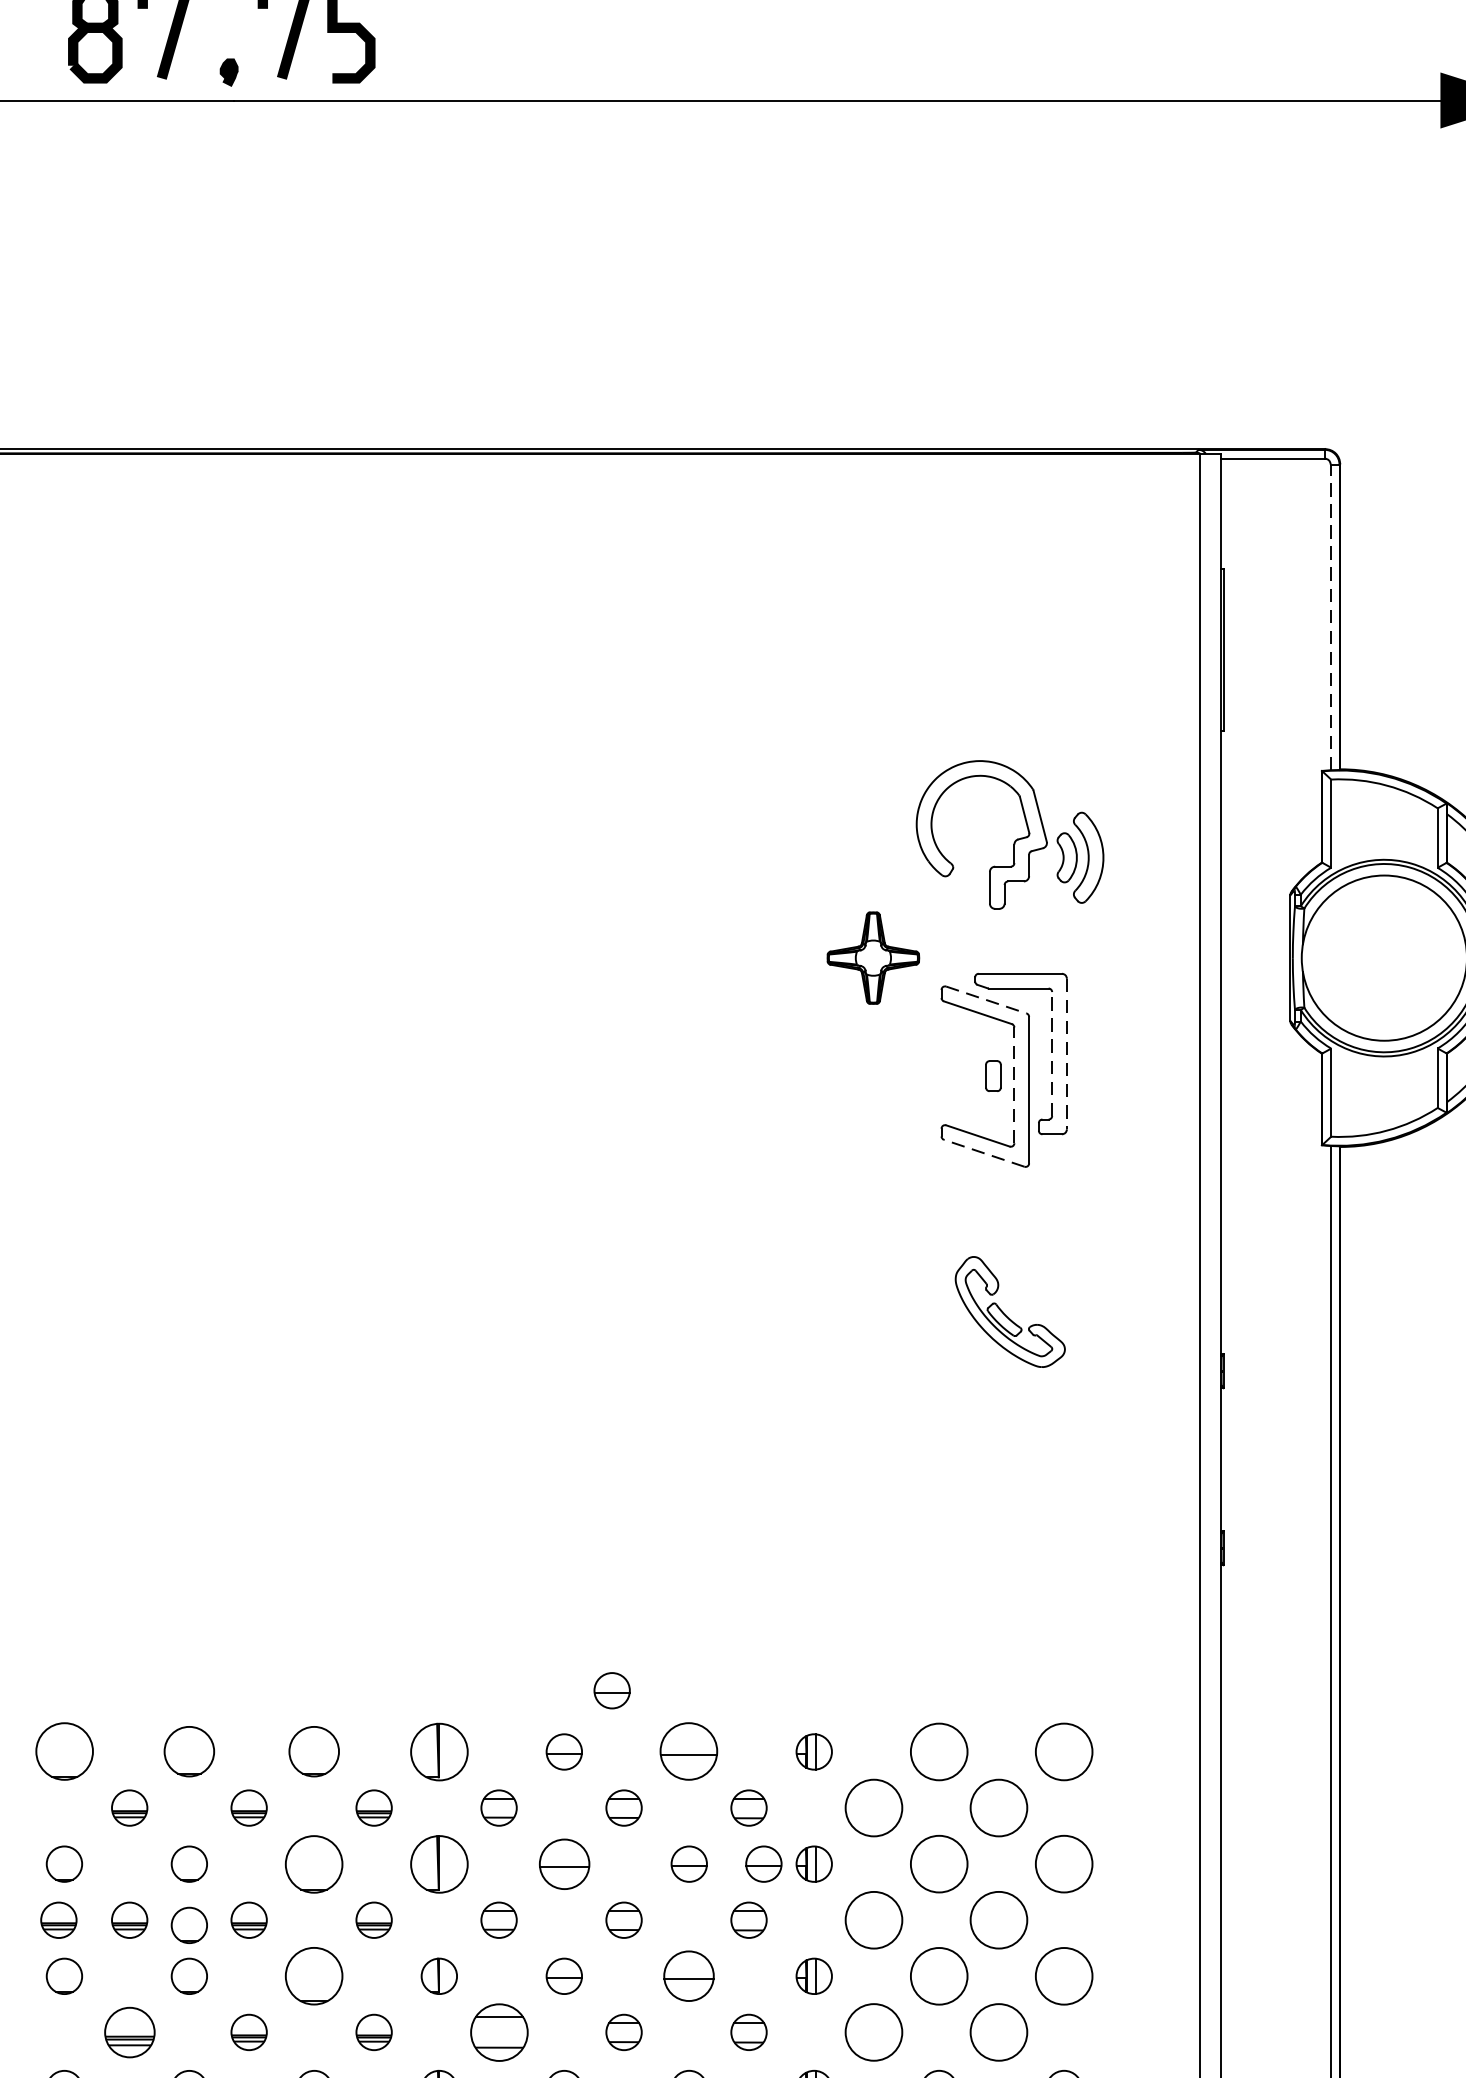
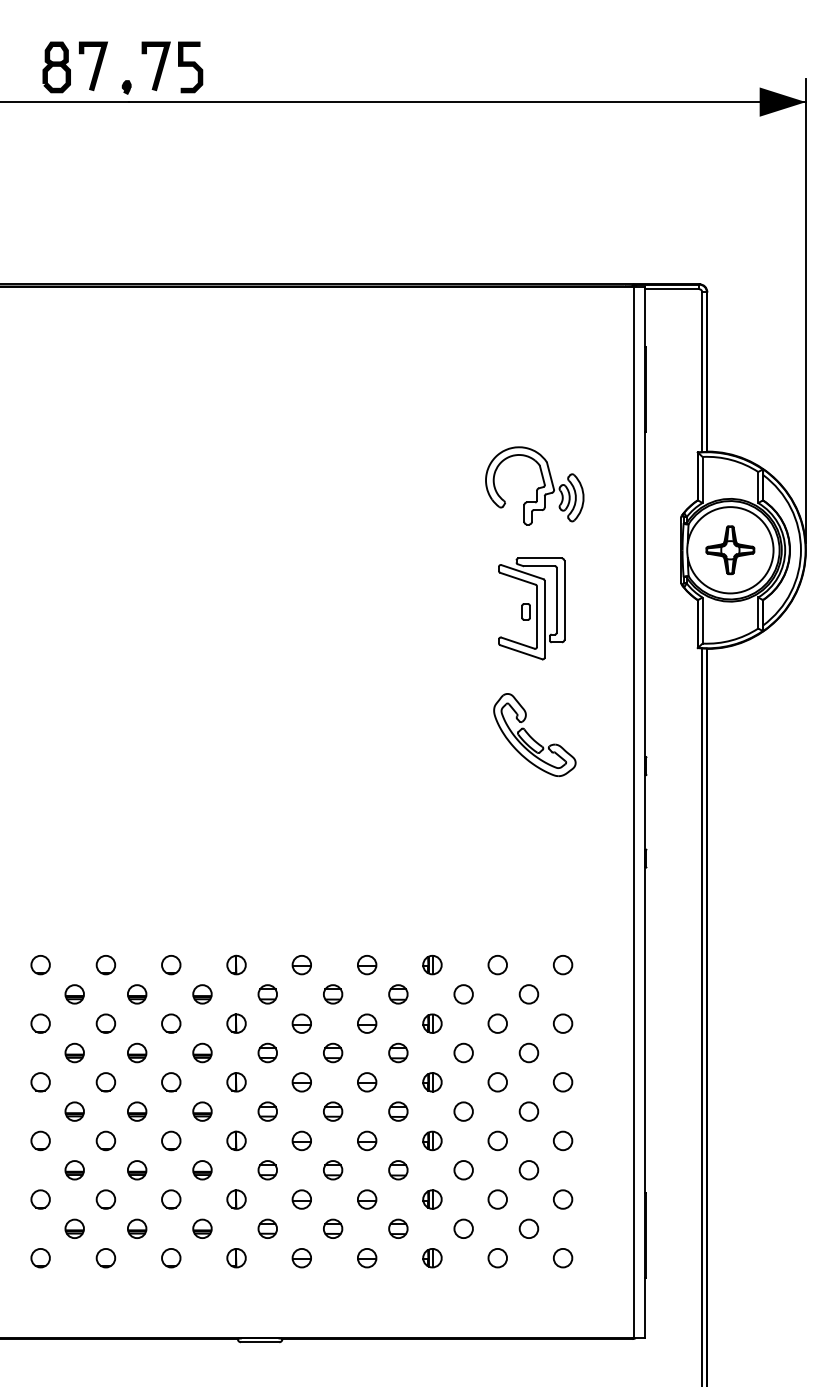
line: (1331, 617) -> (702, 372), dashed -> solid
part: (873, 958) -> (730, 550), moved
line: (986, 1000) -> (522, 572), dashed -> solid
line: (1051, 1052) -> (556, 599), dashed -> solid
line: (1066, 1054) -> (564, 600), dashed -> solid
line: (1015, 1084) -> (537, 616), dashed -> solid
line: (982, 1153) -> (520, 652), dashed -> solid
part: (1009, 1312) -> (534, 735), size x1.43
part: (611, 1691) -> (326, 933), removed
part: (439, 1750) -> (236, 964), size x0.62
circle: (938, 1750) -> (497, 964), size x0.62
circle: (1063, 1750) -> (562, 964), size x0.62
circle: (64, 1752) -> (40, 965), size x0.62
part: (188, 1752) -> (105, 965), size x0.71
circle: (314, 1752) -> (171, 965), size x0.71
part: (689, 1752) -> (367, 965), size x0.62
circle: (873, 1808) -> (463, 994), size x0.62
circle: (998, 1808) -> (528, 994), size x0.62
circle: (314, 1863) -> (171, 1023), size x0.62
part: (439, 1863) -> (236, 1023), size x0.62
part: (563, 1863) -> (301, 1023), size x0.71
part: (764, 1863) -> (406, 1023), removed
circle: (938, 1863) -> (497, 1023), size x0.62
circle: (1063, 1863) -> (562, 1023), size x0.62
part: (58, 1919) -> (37, 1052), removed
circle: (873, 1919) -> (463, 1052), size x0.62
circle: (998, 1919) -> (528, 1052), size x0.62
part: (188, 1925) -> (105, 1055), removed
circle: (314, 1976) -> (171, 1082), size x0.62
part: (689, 1976) -> (367, 1082), size x0.71
circle: (938, 1976) -> (497, 1082), size x0.62
circle: (1063, 1976) -> (562, 1082), size x0.62
part: (129, 2032) -> (74, 1111), size x0.71
part: (498, 2032) -> (267, 1111), size x0.62
circle: (873, 2032) -> (463, 1111), size x0.62
circle: (998, 2032) -> (528, 1111), size x0.62

